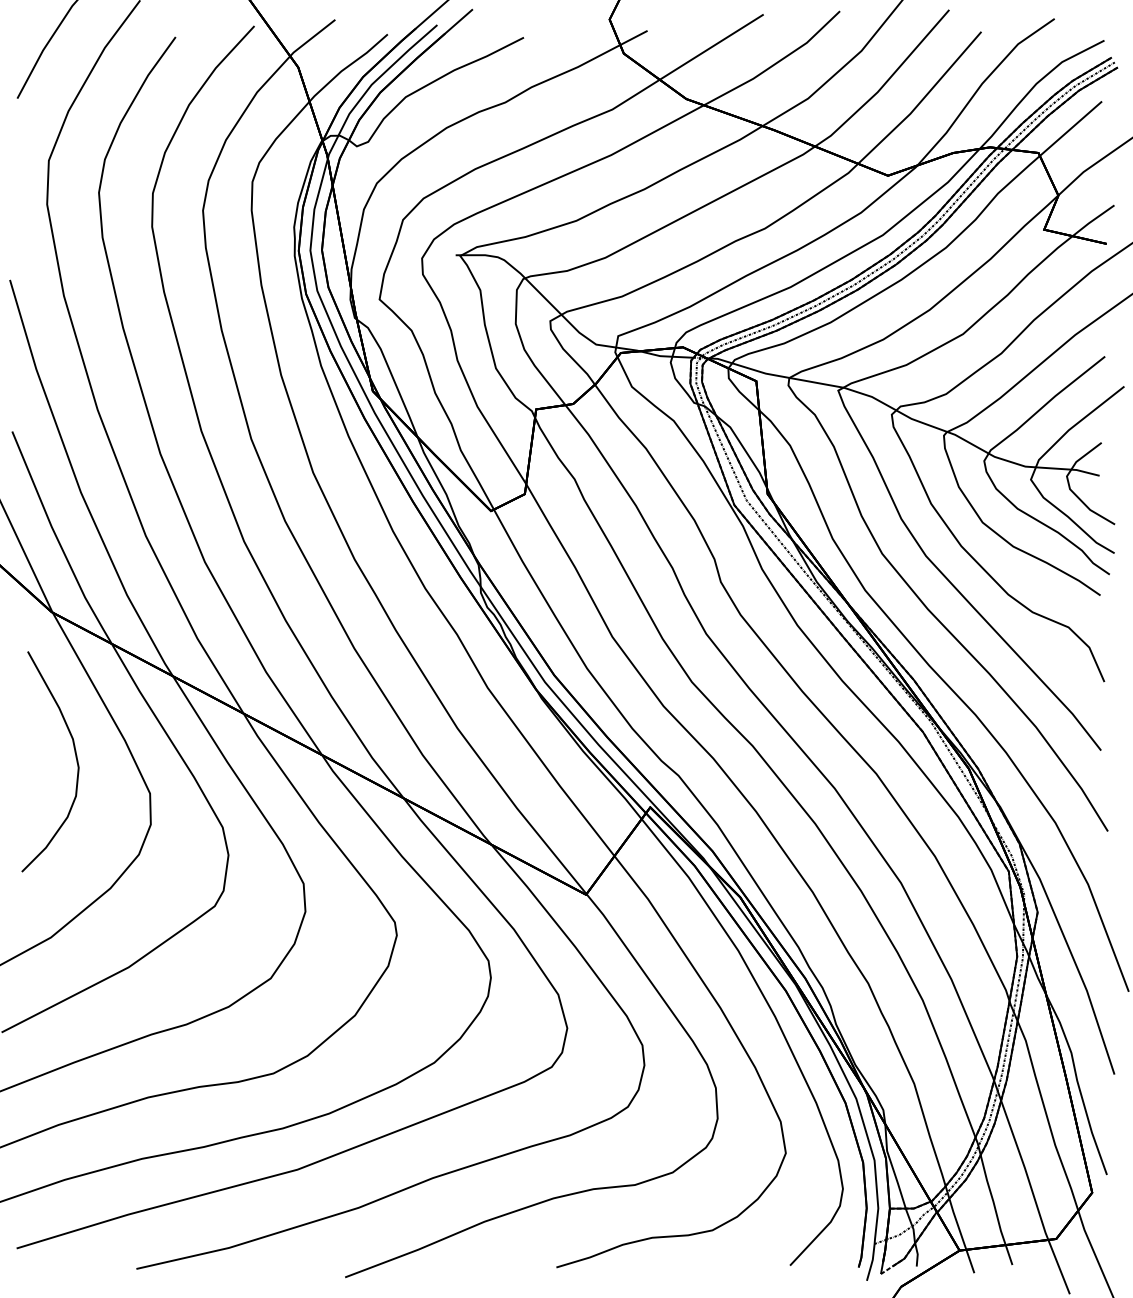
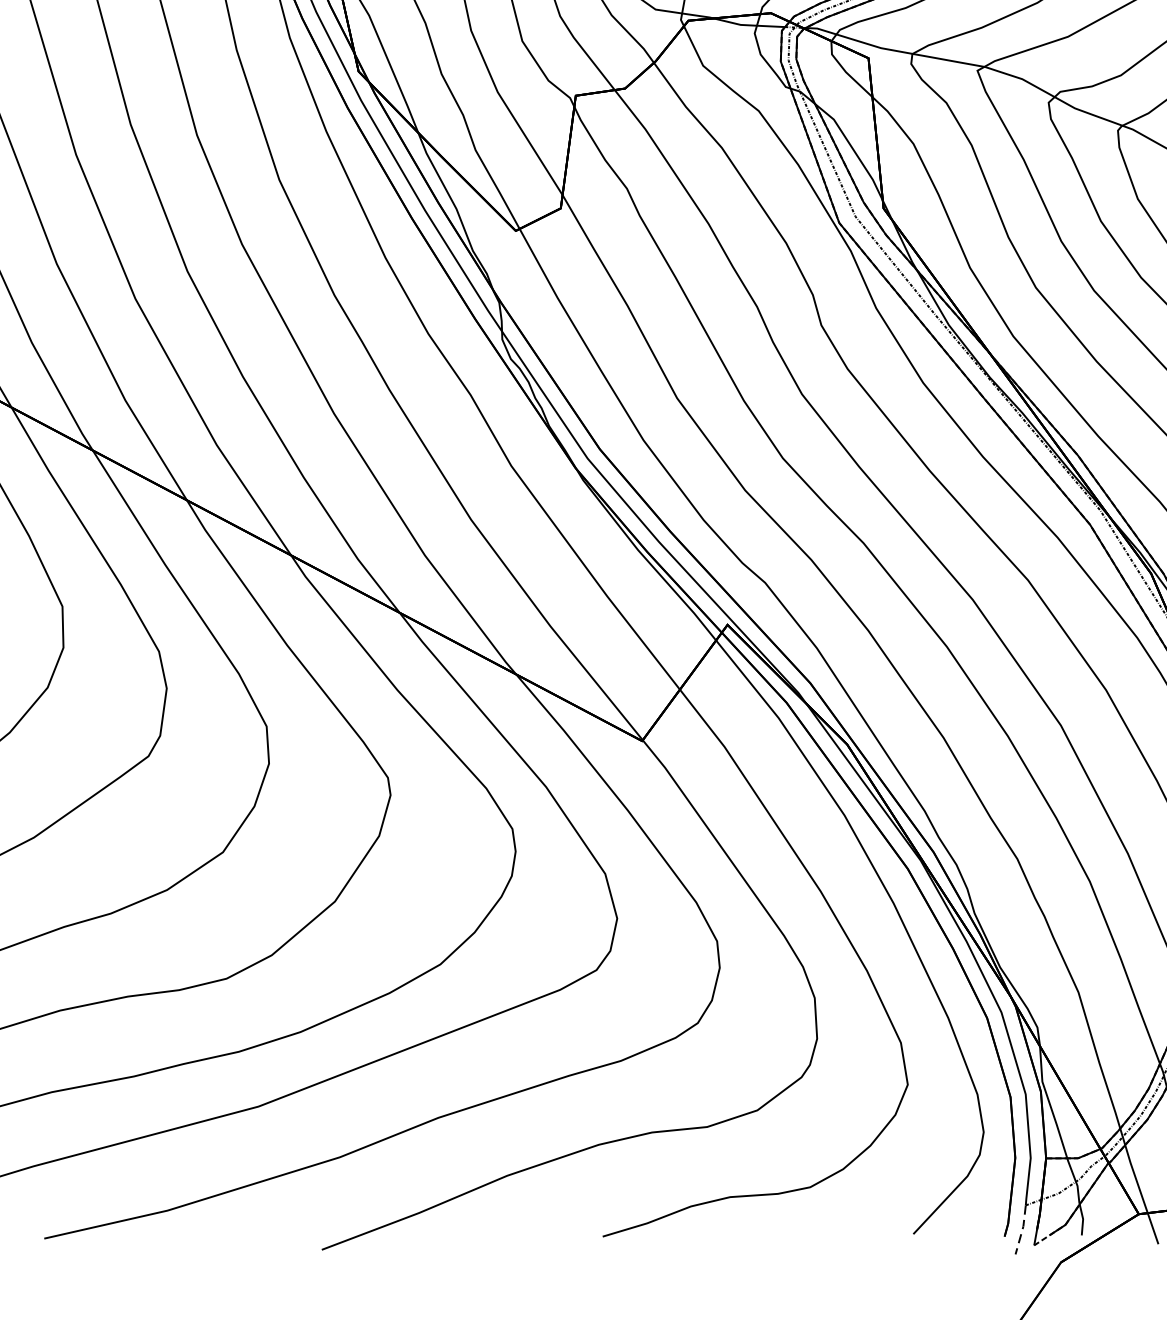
line: (871, 1263) -> (1021, 1231), solid -> dashed

